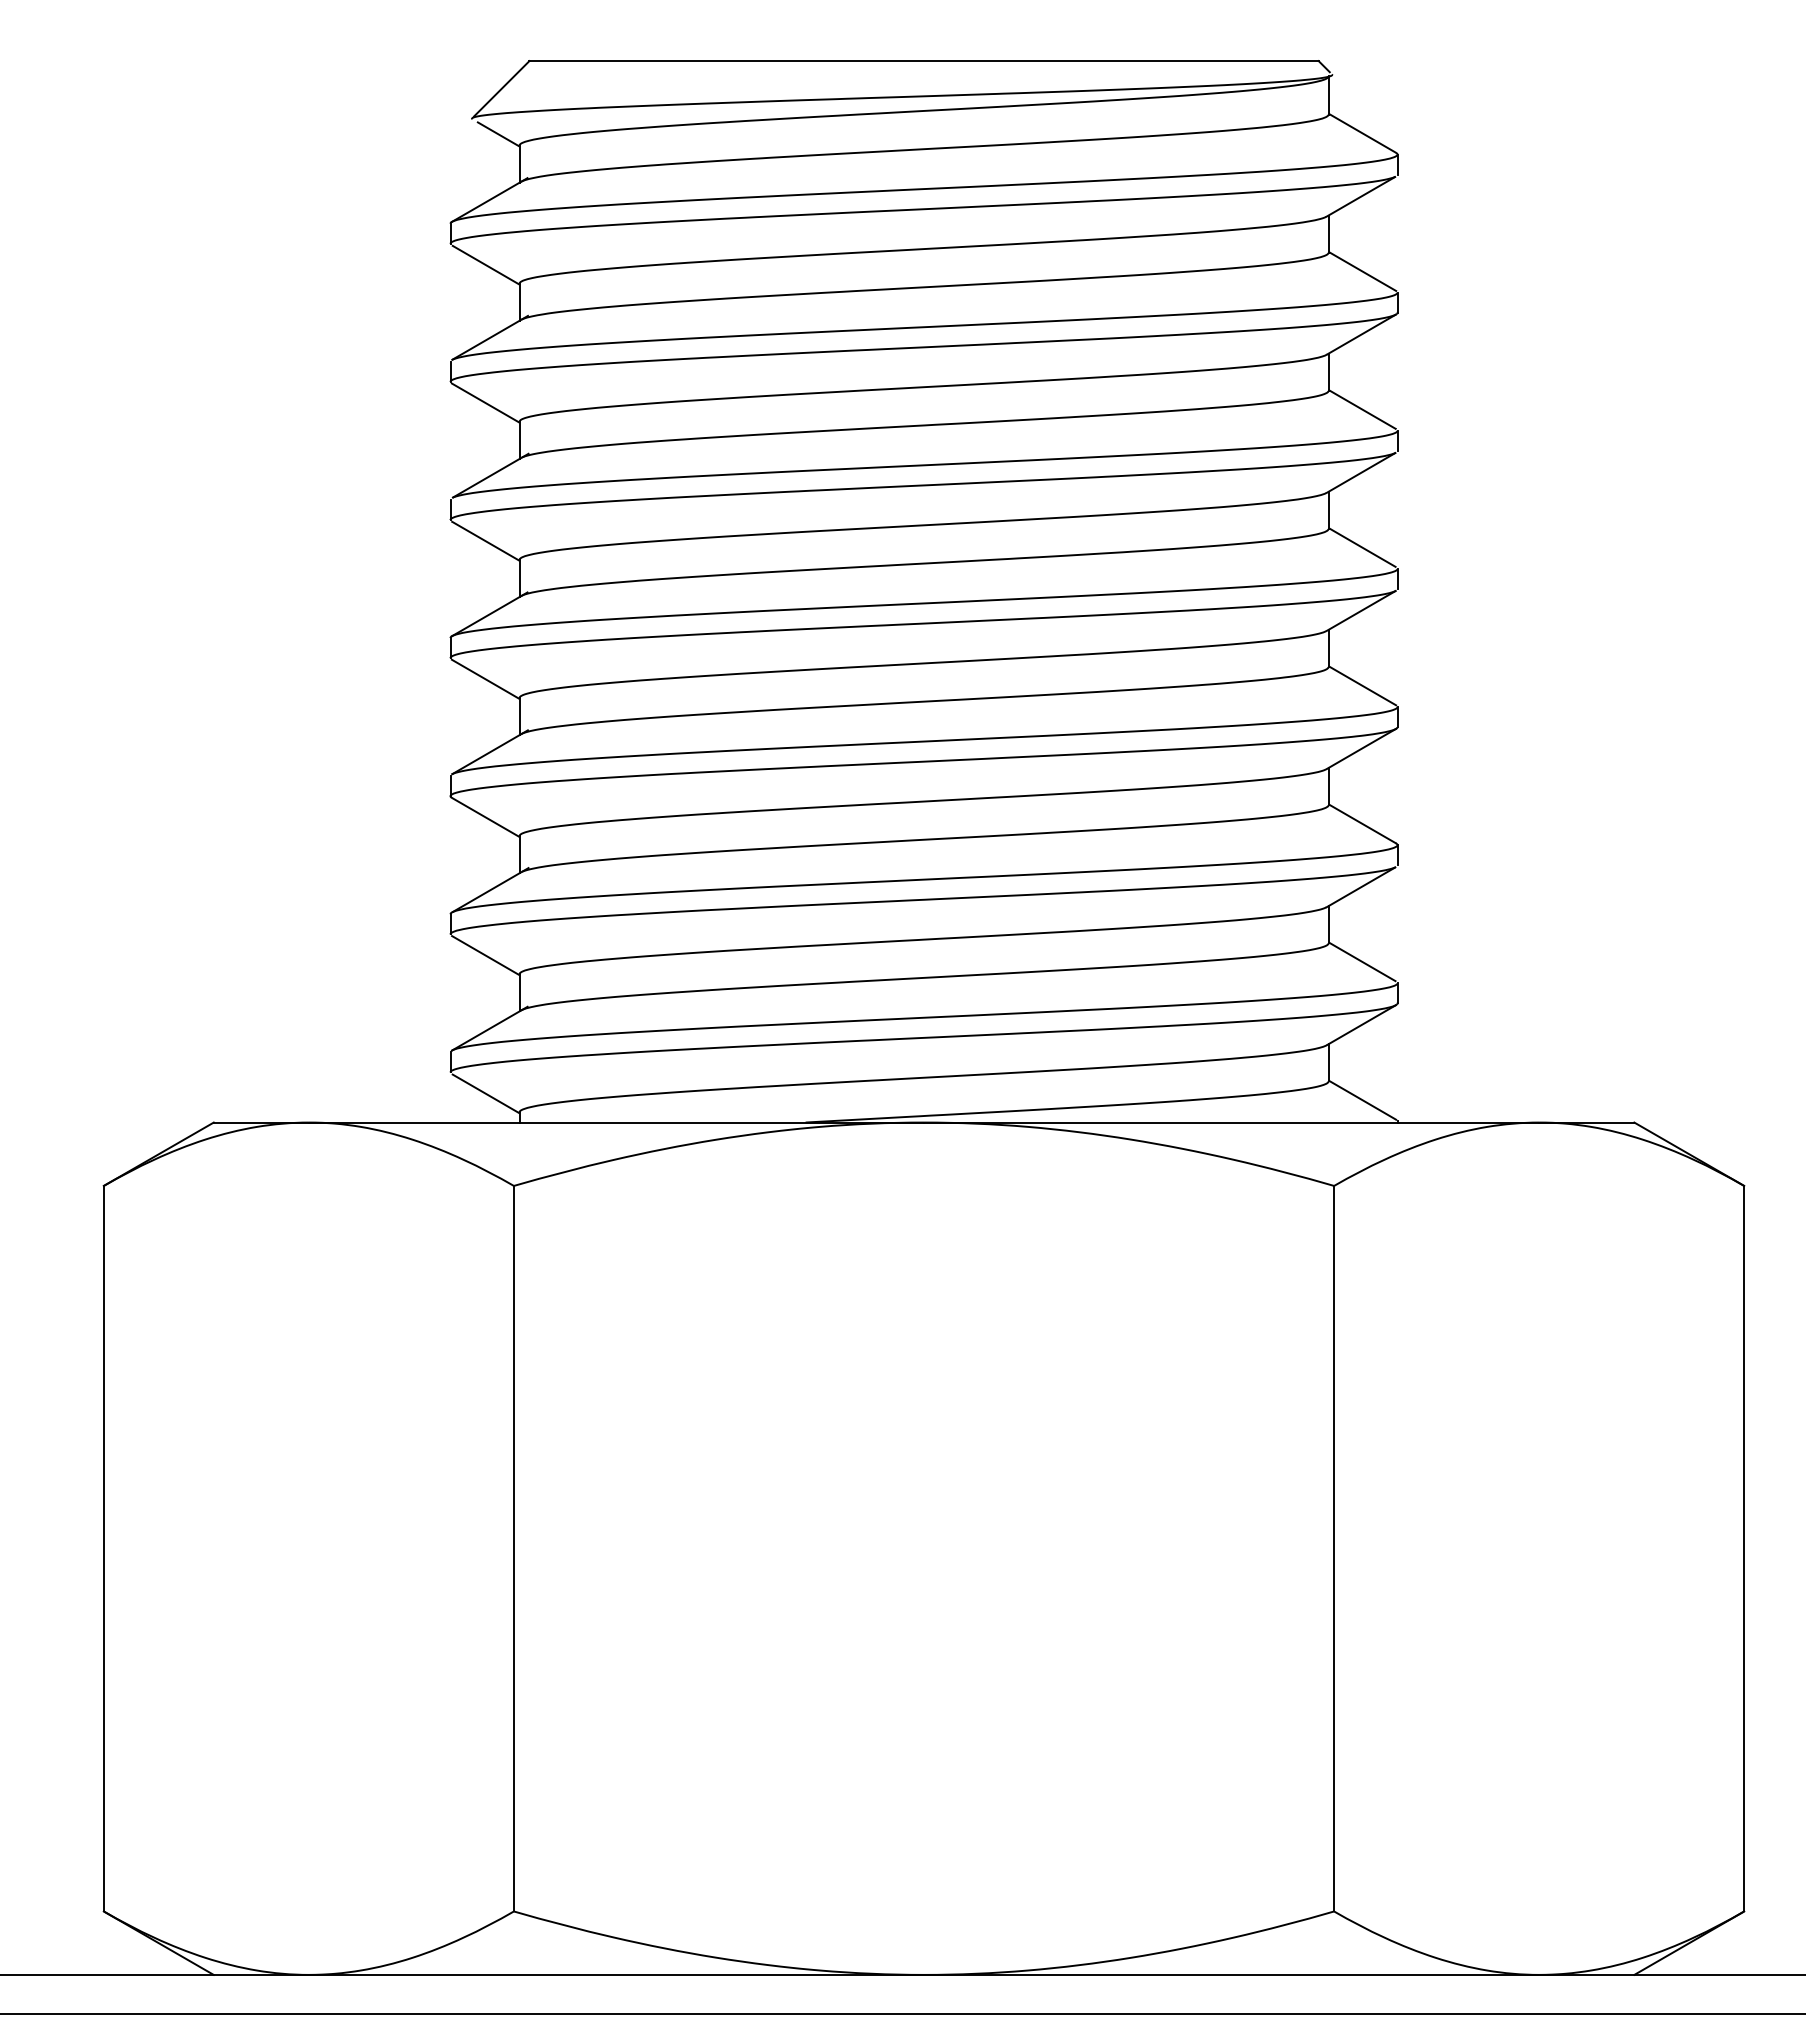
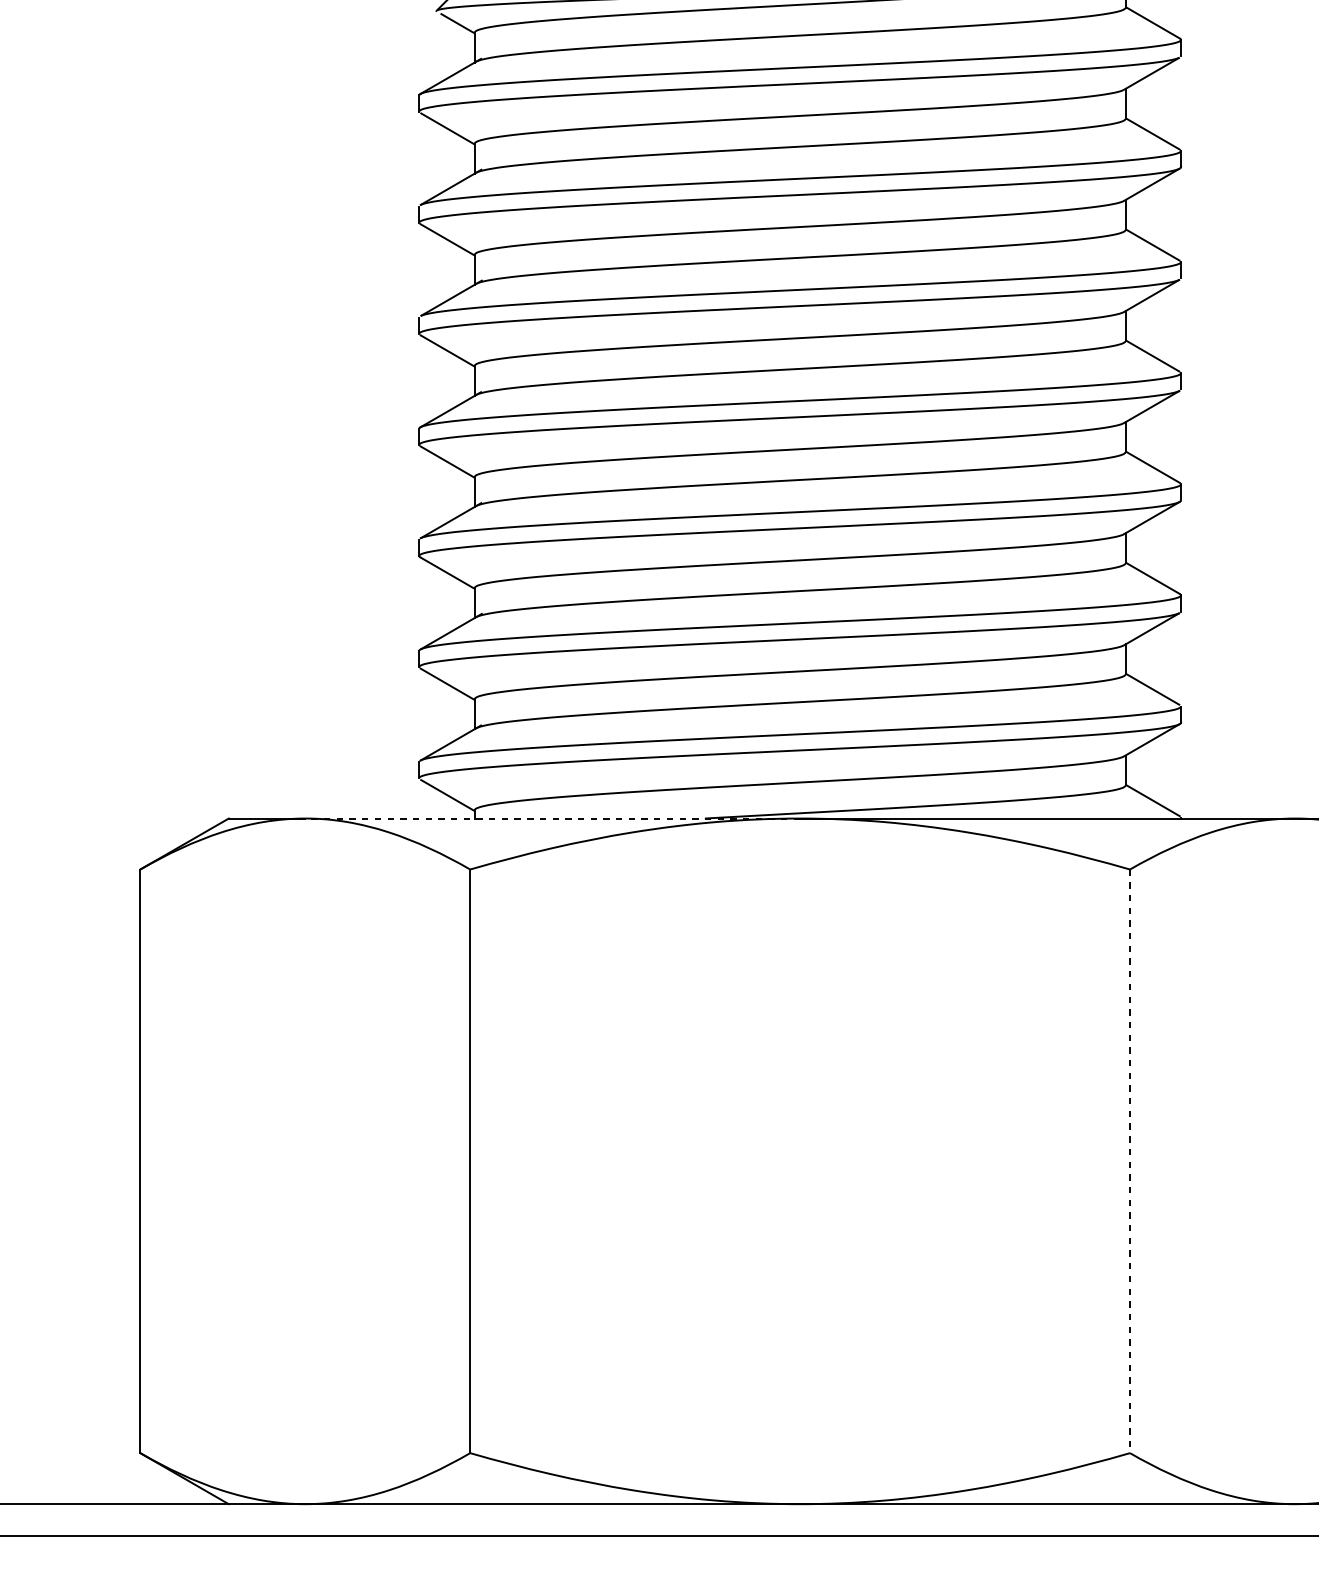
line: (616, 1122) -> (552, 818), solid -> dashed
line: (1334, 1548) -> (1130, 1161), solid -> dashed

